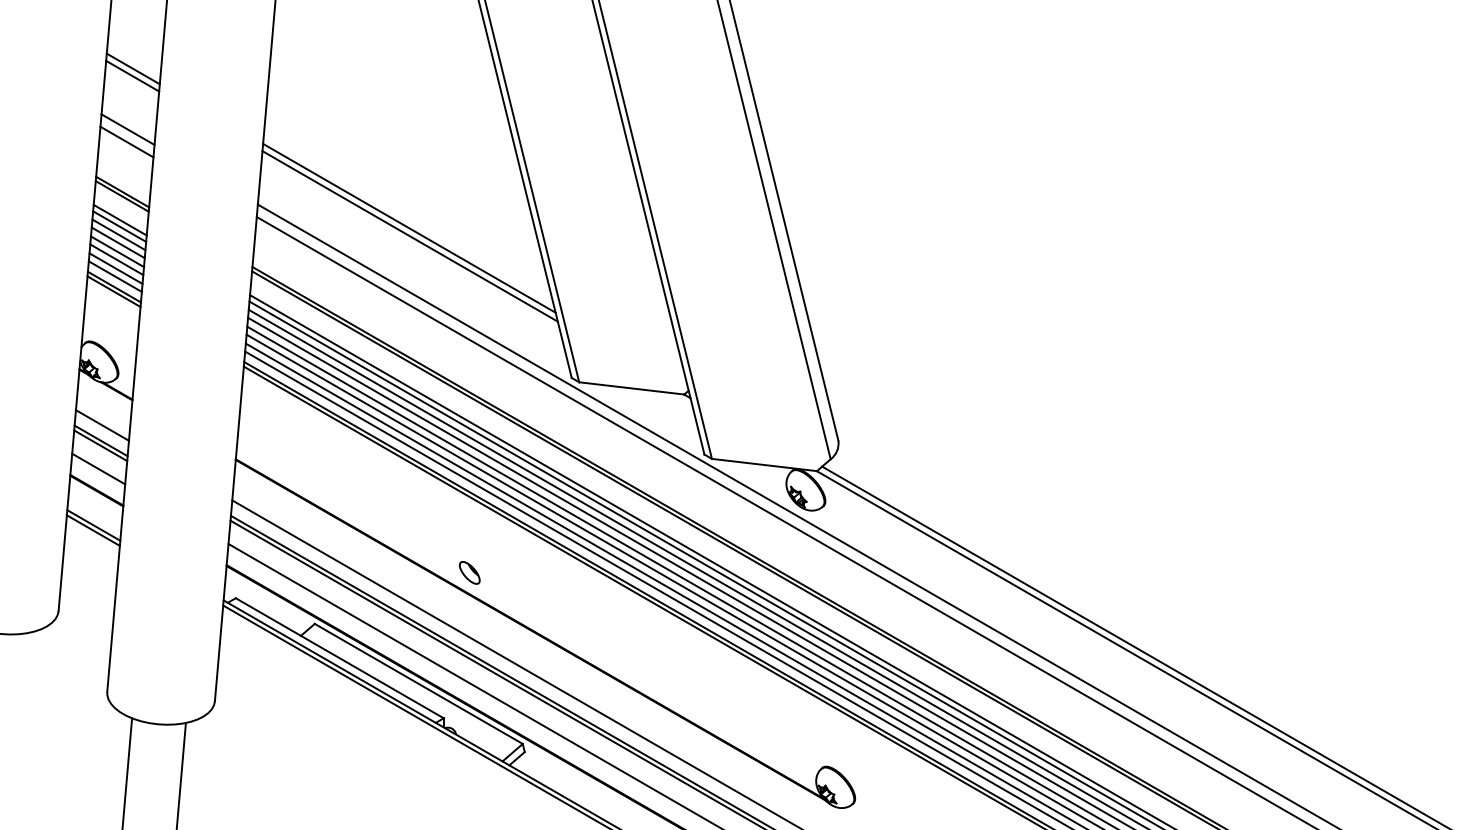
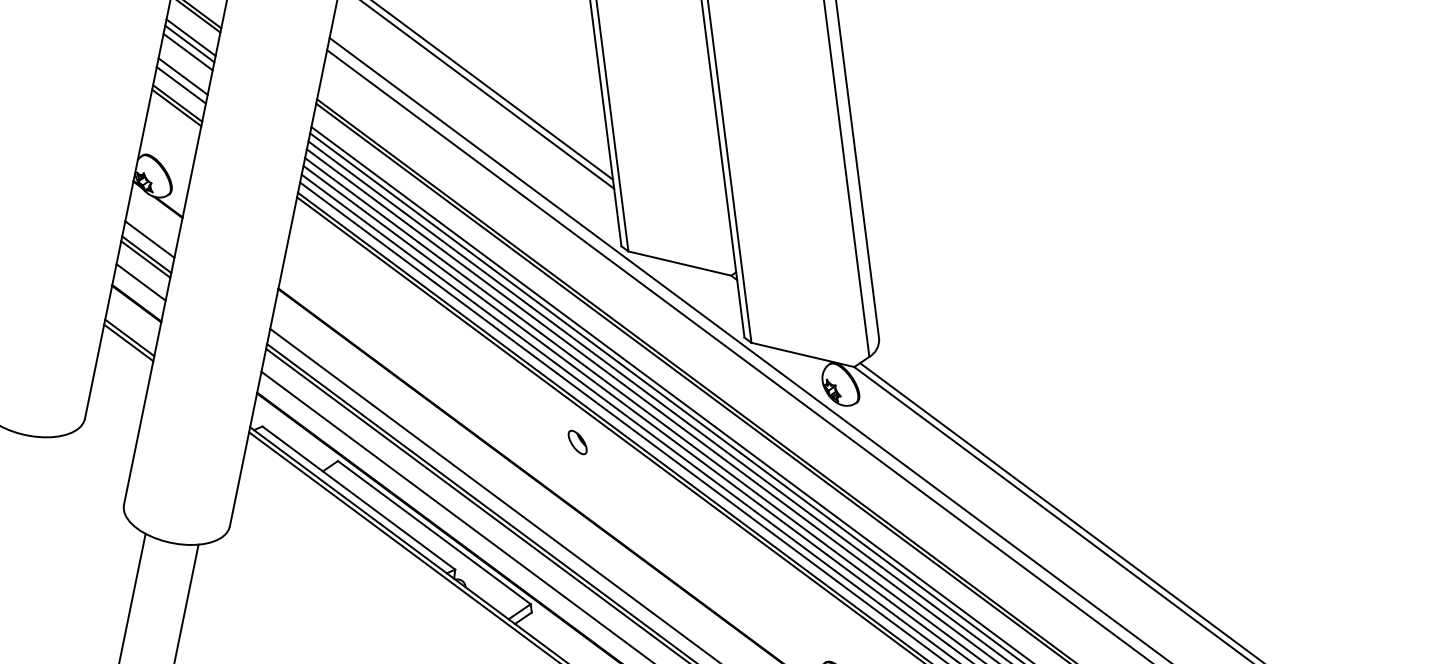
line: (117, 242) -> (185, 59), removed
line: (117, 251) -> (184, 68), removed
line: (114, 276) -> (178, 92), removed
part: (469, 572) -> (577, 442), moved

